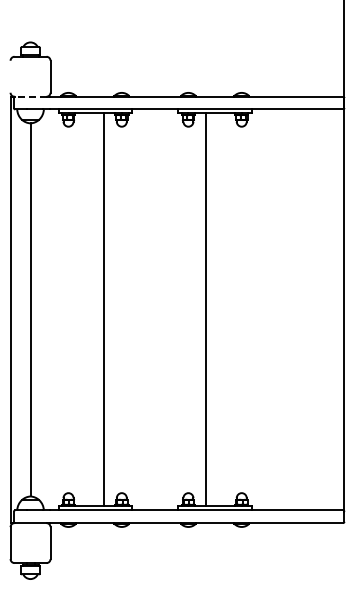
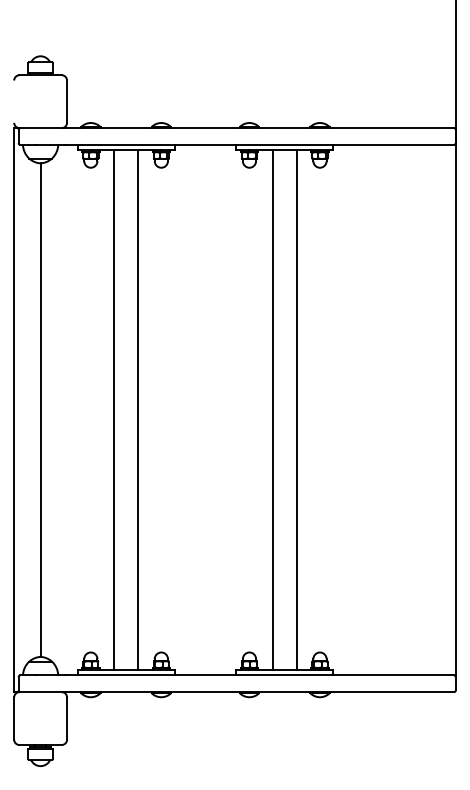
line: (30, 96) -> (40, 127), dashed -> solid
line: (86, 309) -> (114, 409), added
line: (224, 309) -> (297, 409), added

